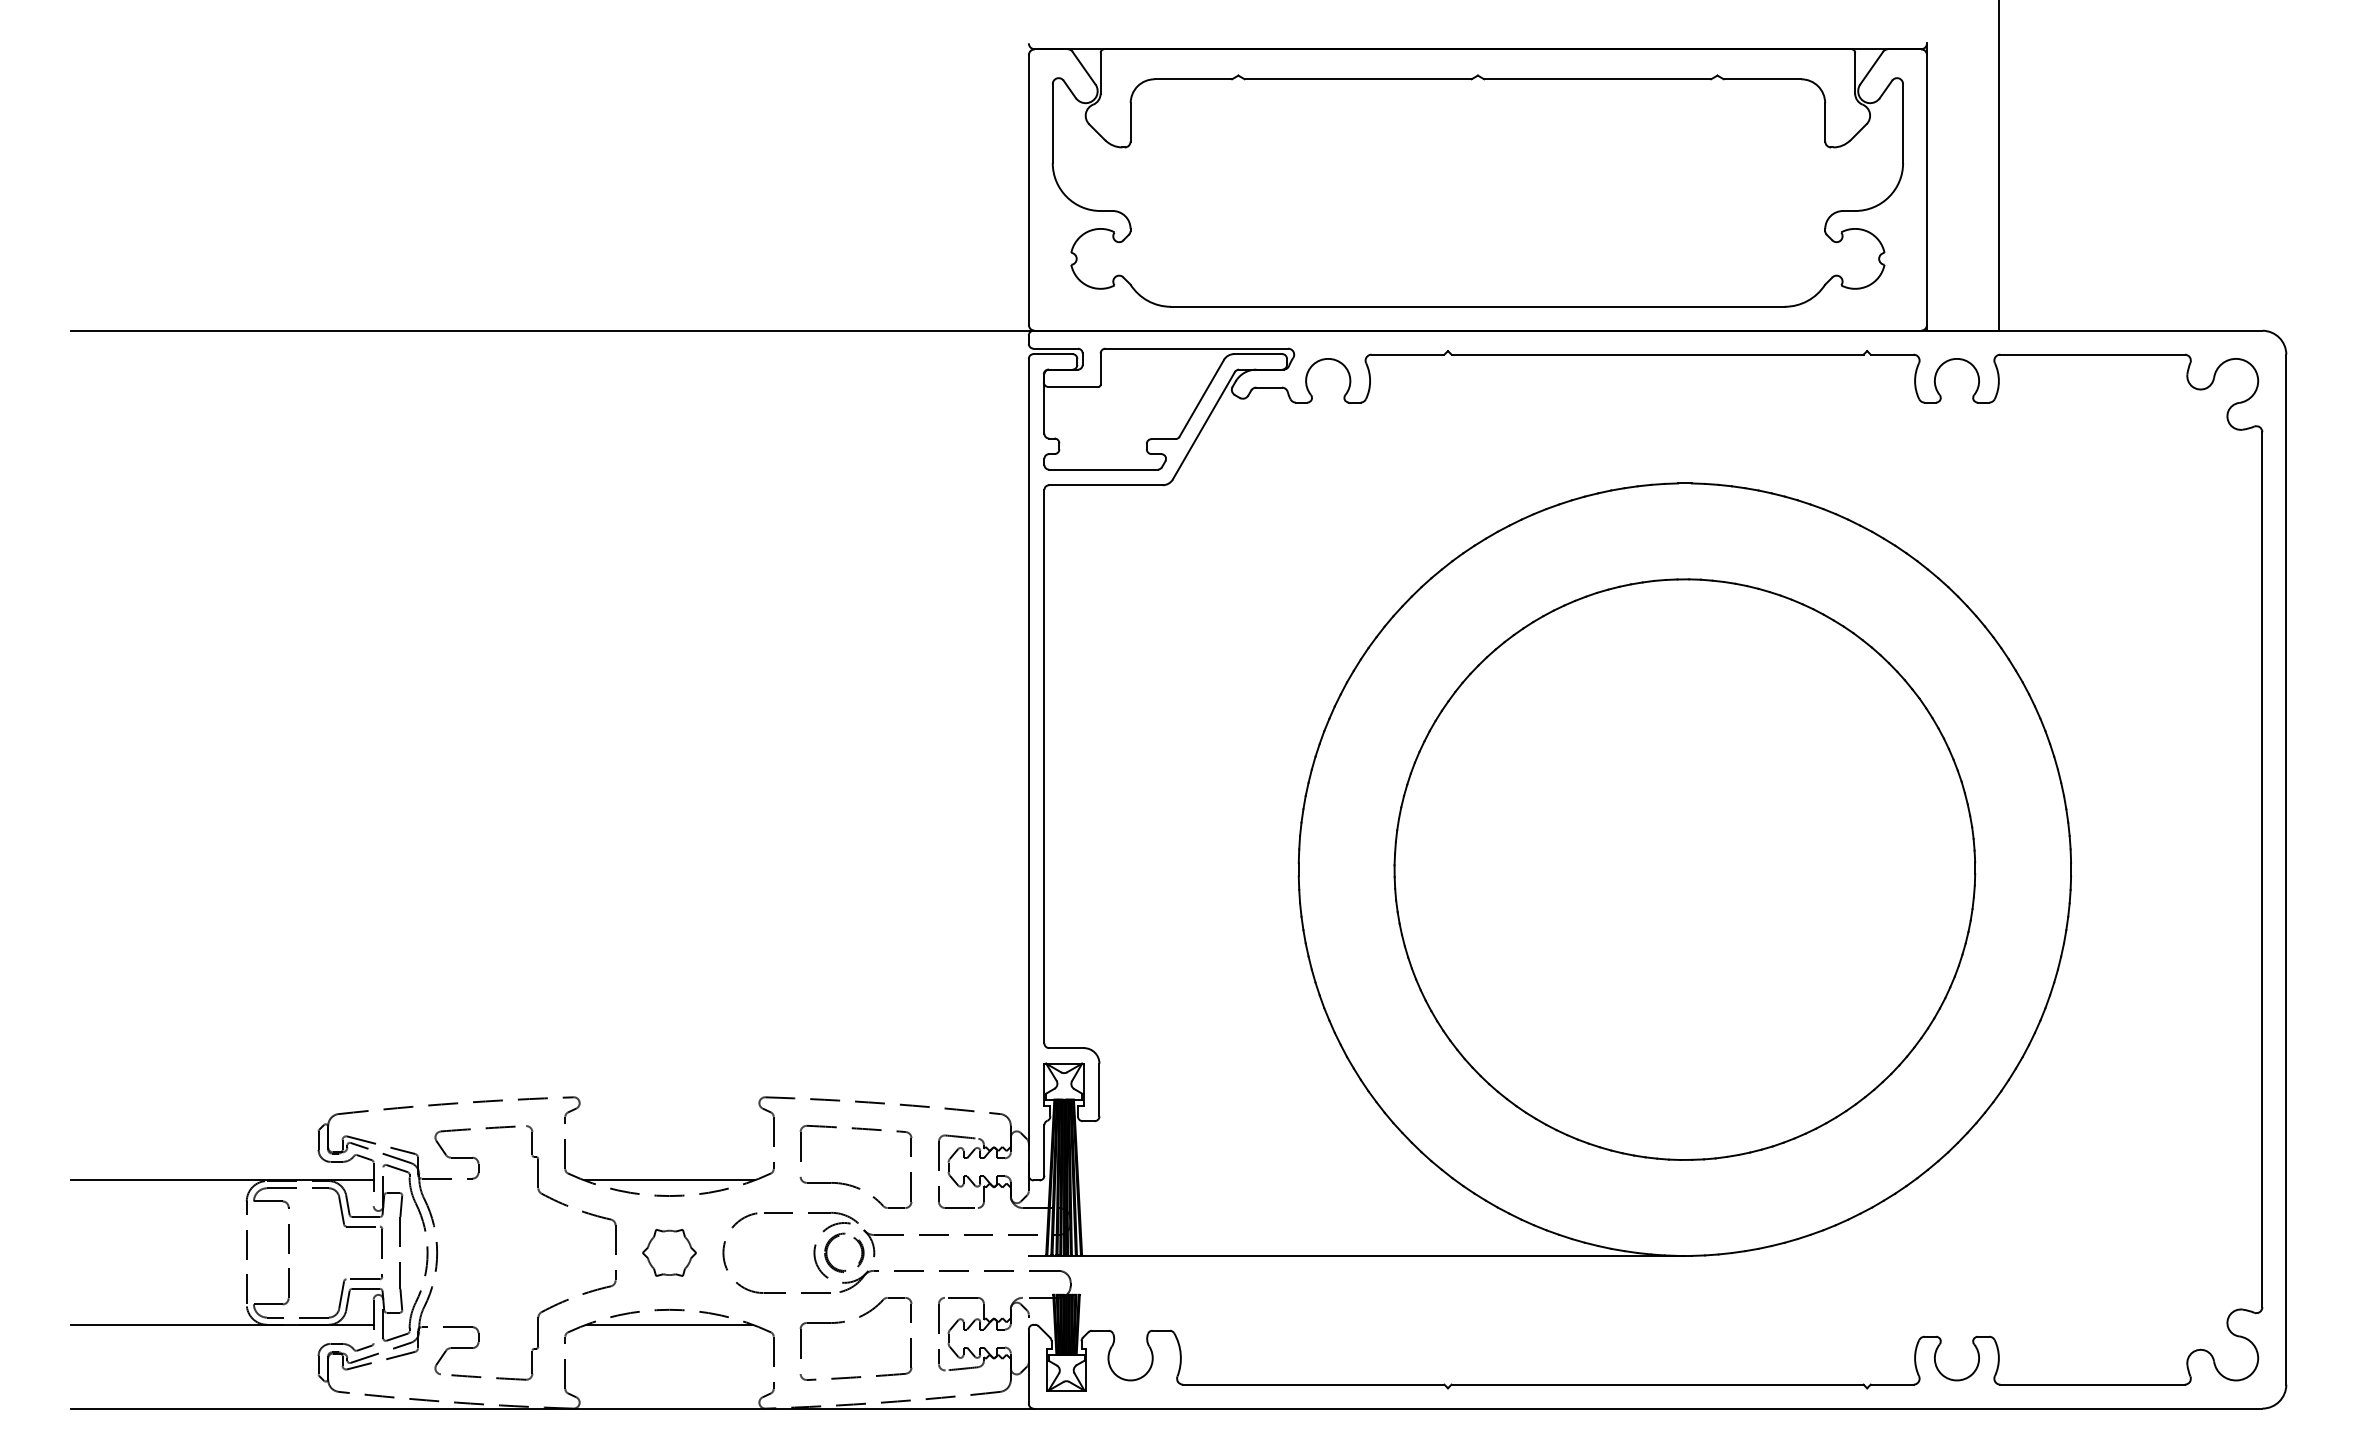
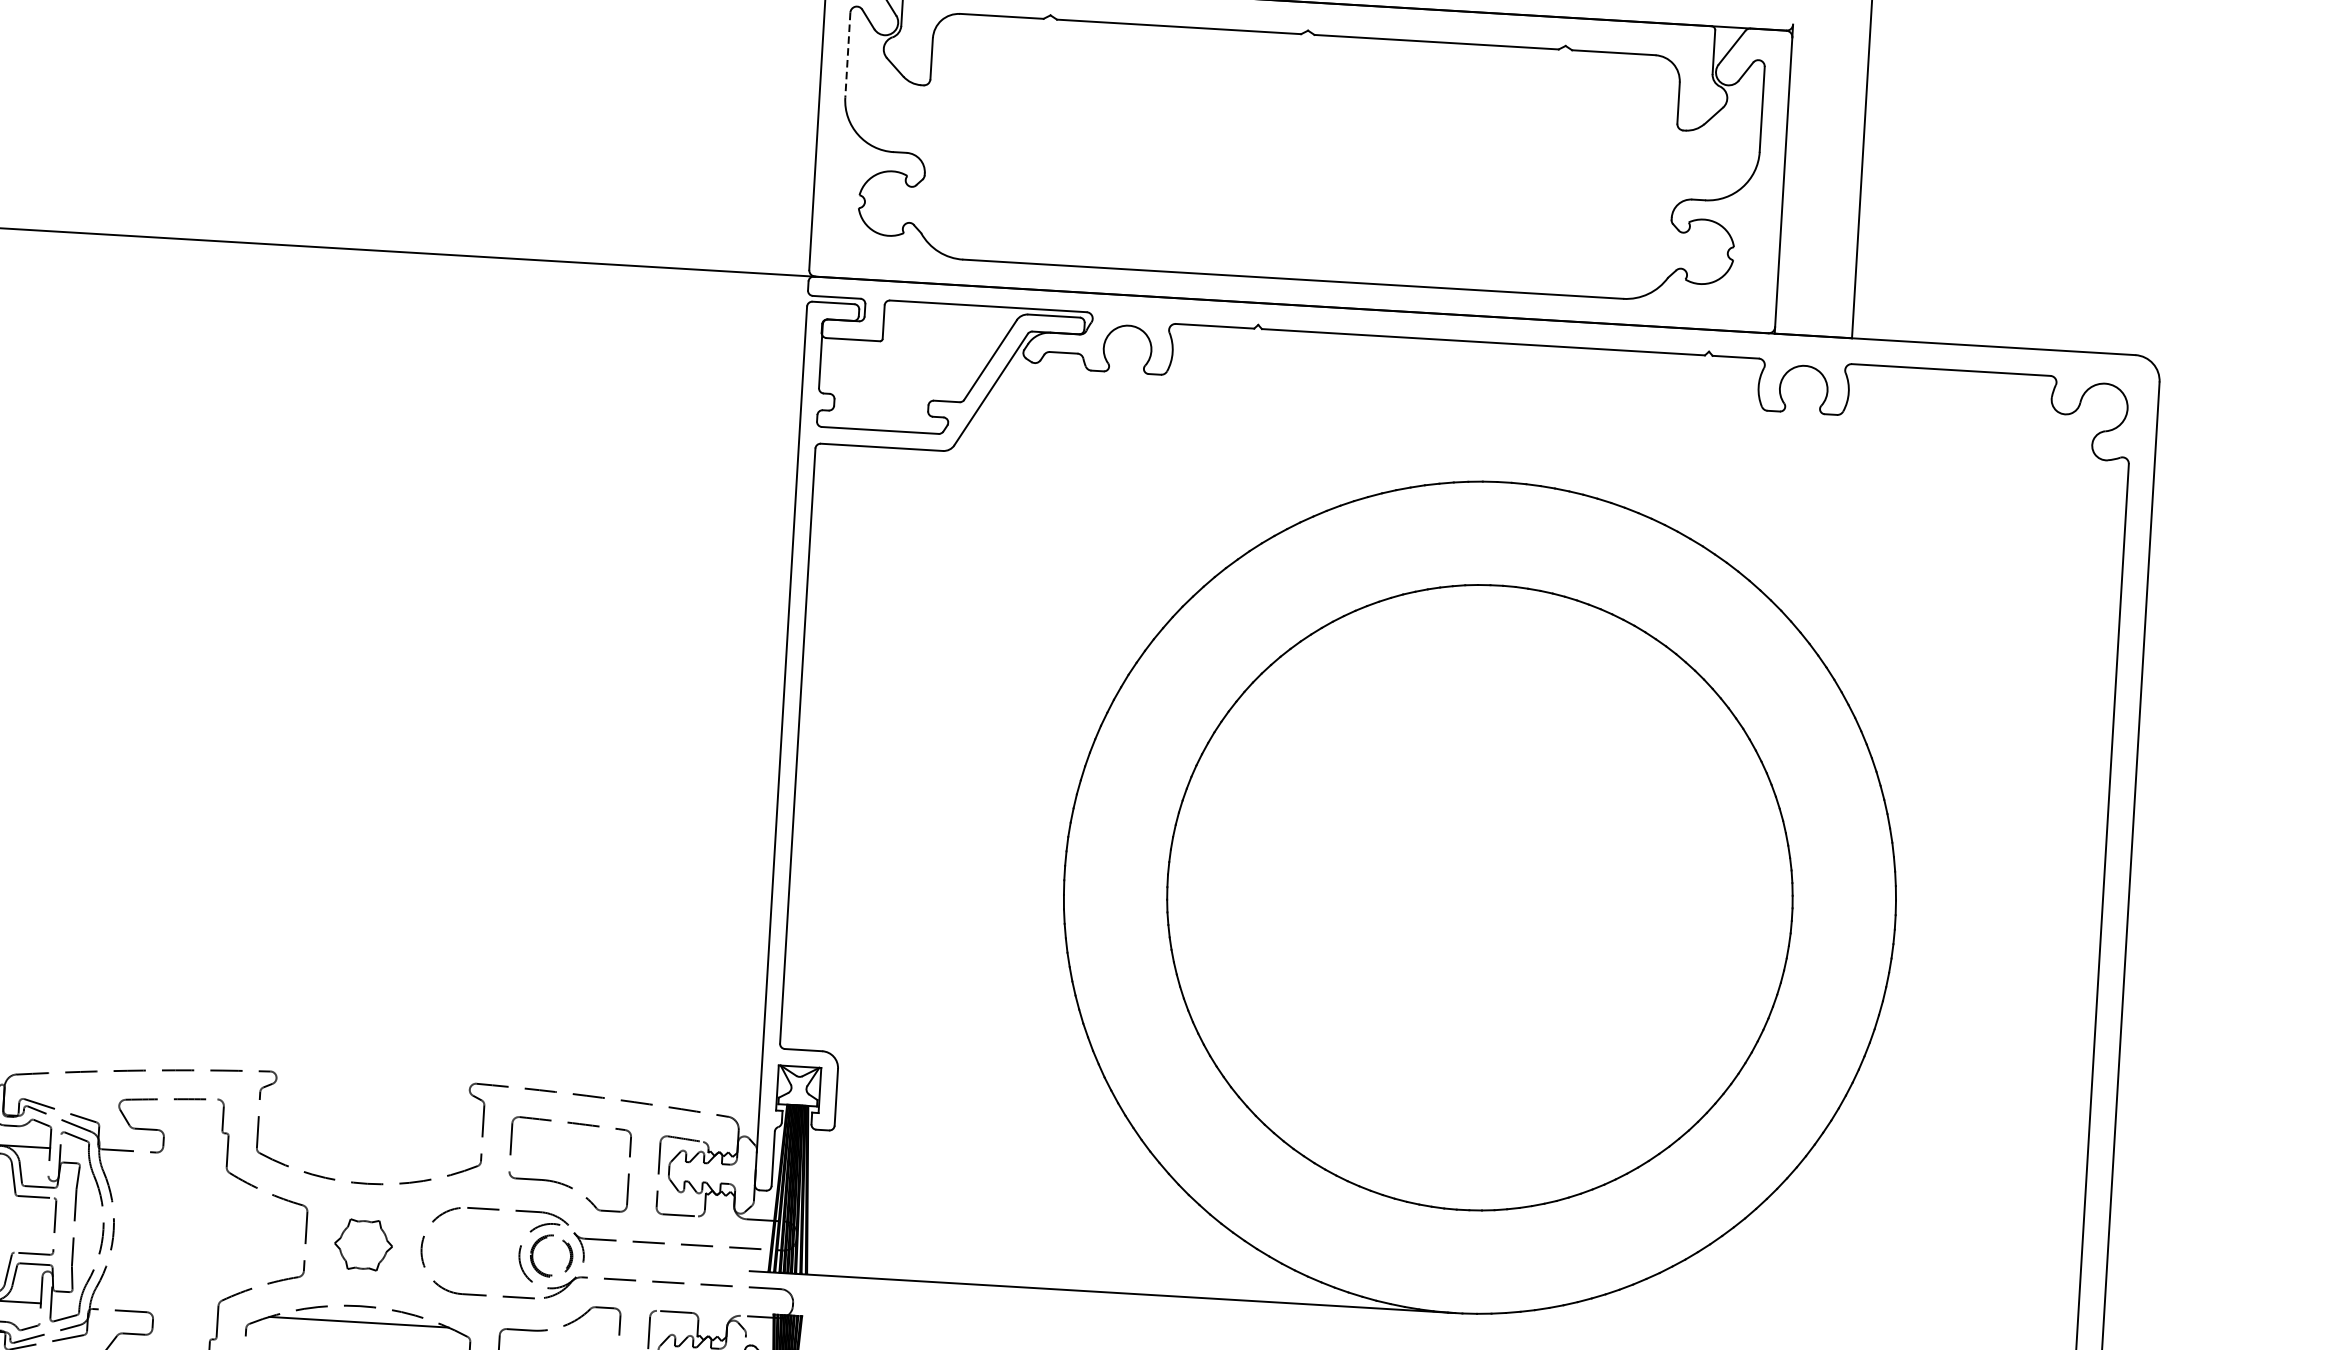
line: (1052, 124) -> (847, 56), solid -> dashed
line: (669, 1180) -> (368, 1167), removed

